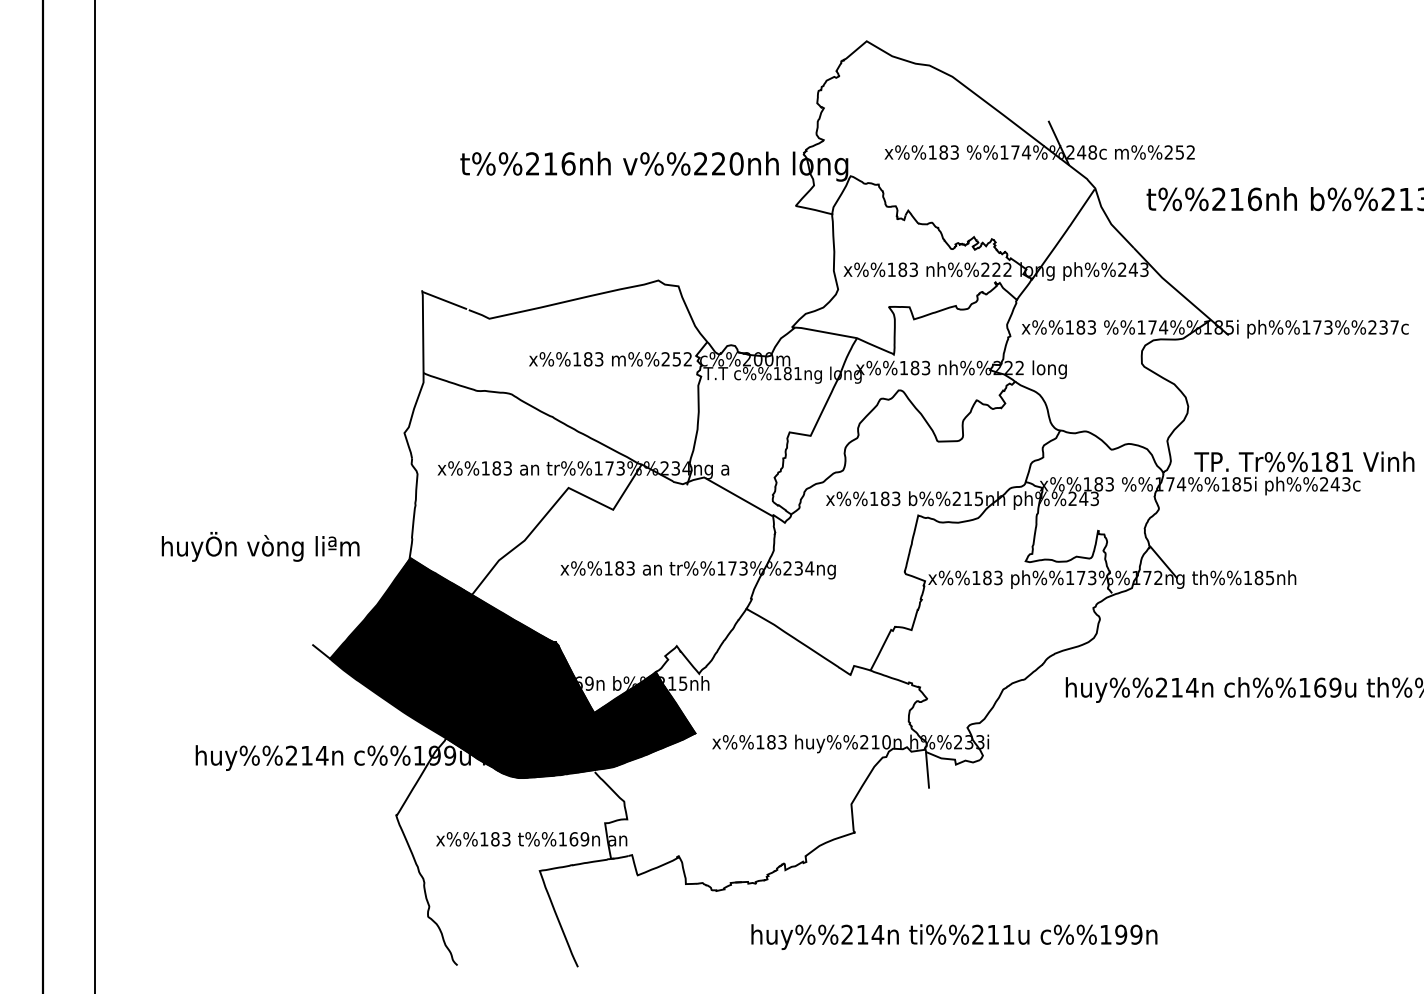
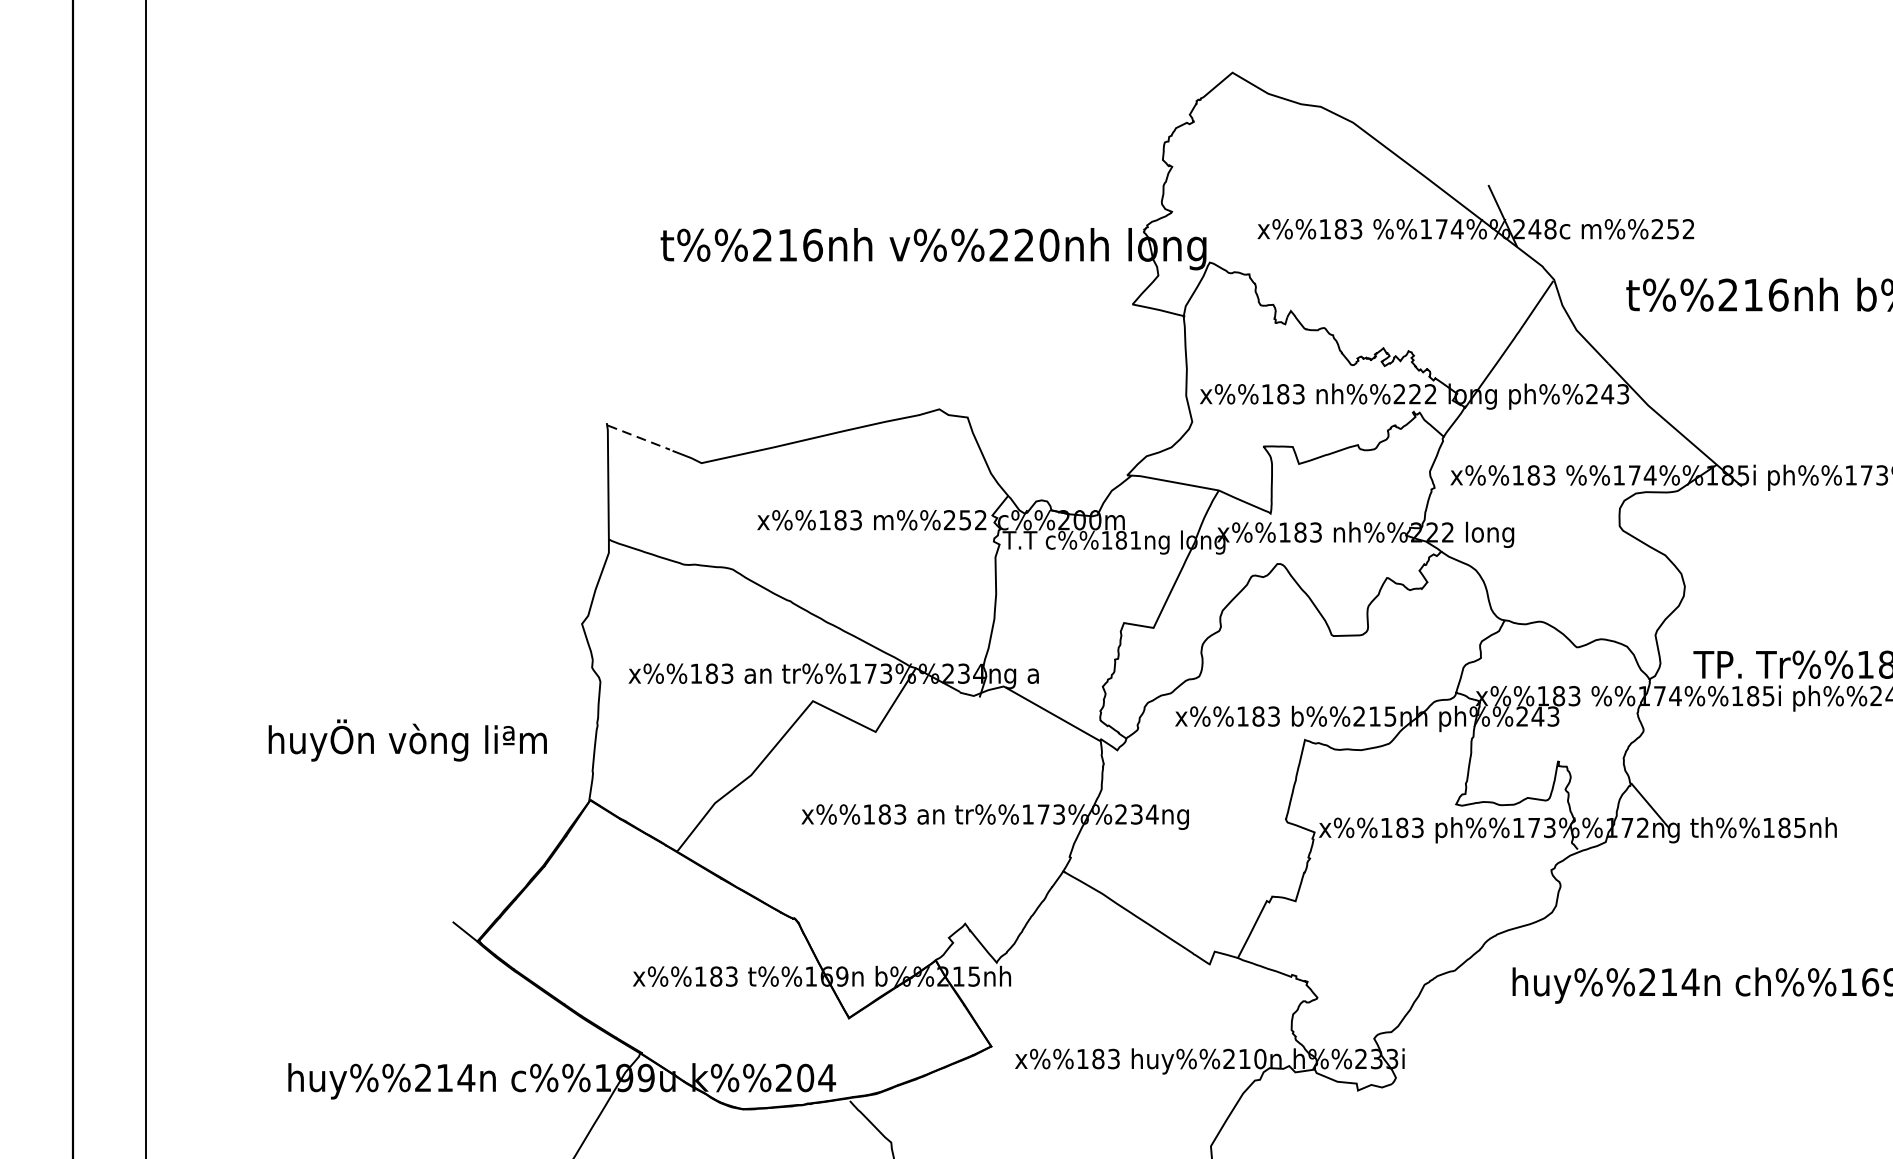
line: (444, 300) -> (638, 437), solid -> dashed
text: (260, 546) -> (407, 739), moved
fill: (513, 667) -> (735, 953), removed
line: (927, 769) -> (1317, 1097), removed

